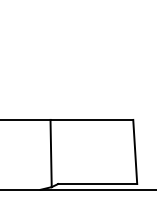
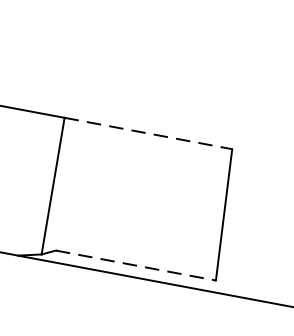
line: (92, 119) -> (149, 132), solid -> dashed
line: (98, 184) -> (137, 266), solid -> dashed

